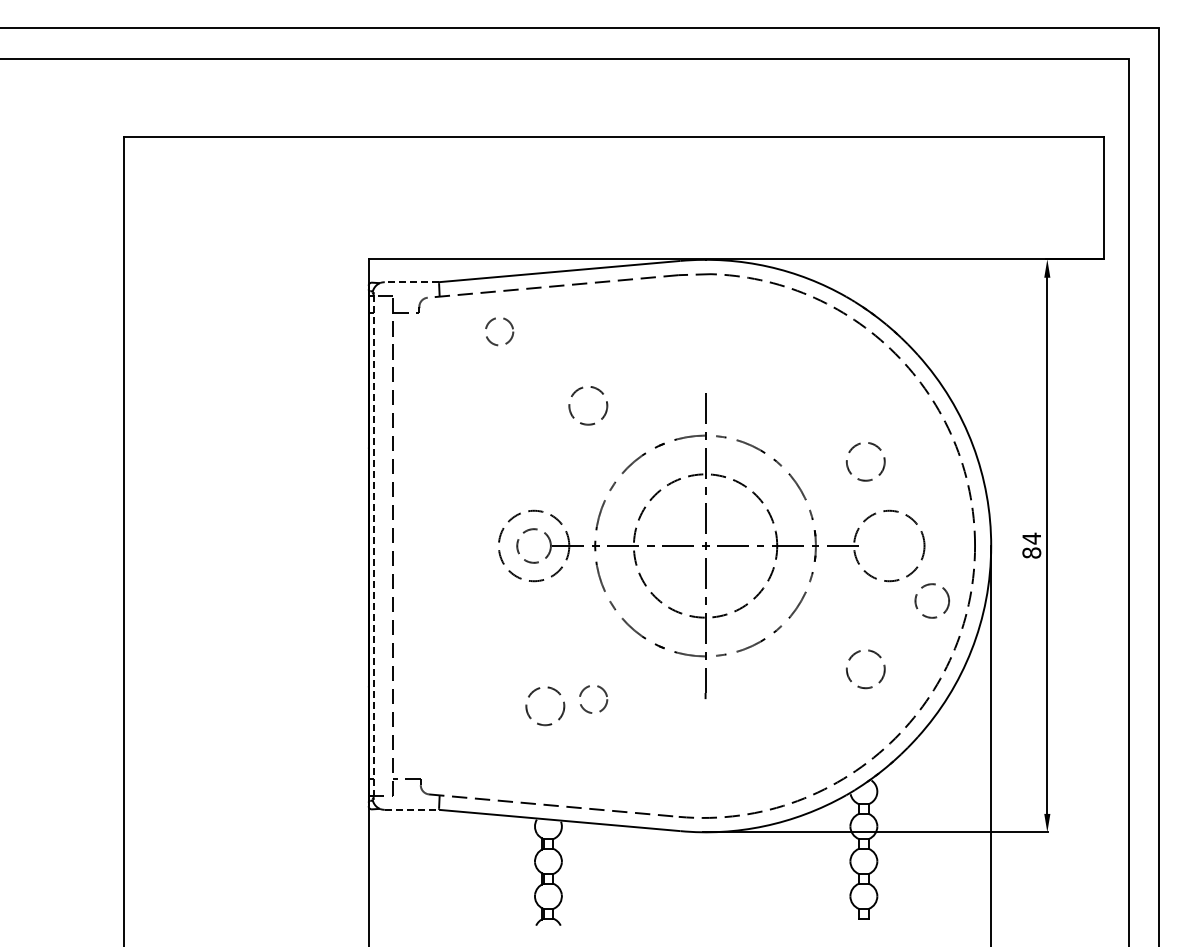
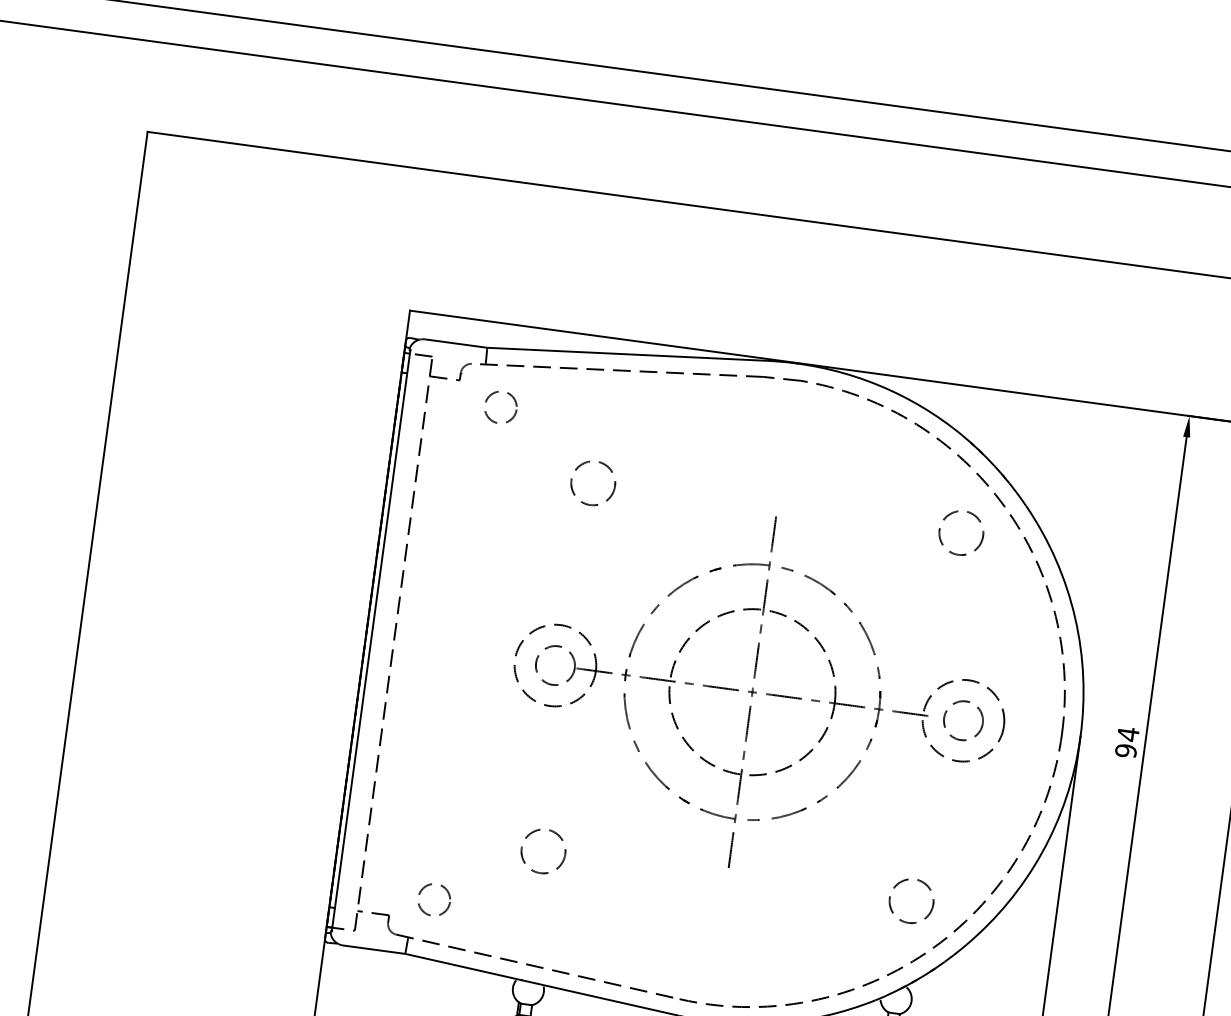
line: (411, 282) -> (455, 343), dashed -> solid
part: (493, 320) -> (495, 393), moved
part: (592, 388) -> (600, 464), moved
part: (869, 444) -> (968, 513), moved
line: (373, 546) -> (370, 641), dashed -> solid
text: (1031, 552) -> (1125, 750), 84 -> 94
curve: (924, 587) -> (956, 704), moved
part: (848, 673) -> (891, 903), moved
part: (590, 711) -> (428, 913), moved
line: (412, 809) -> (374, 949), dashed -> solid

